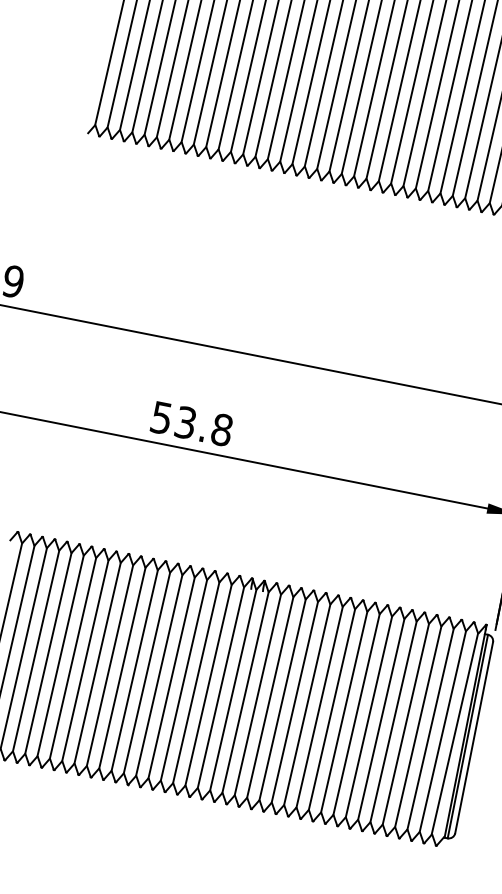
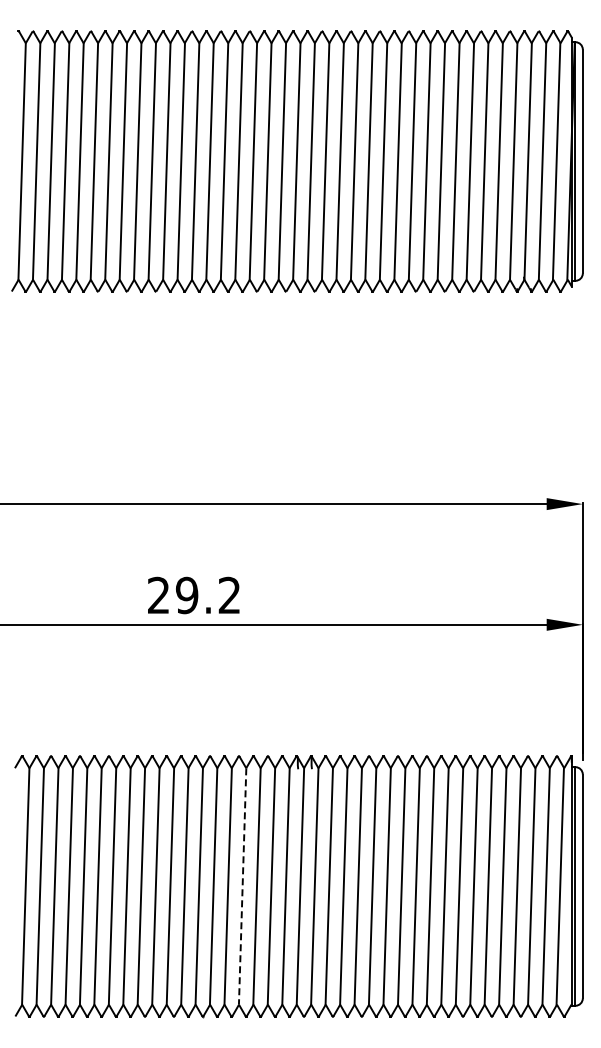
text: (192, 424) -> (194, 595), 53.8 -> 29.2
line: (183, 680) -> (242, 886), solid -> dashed

